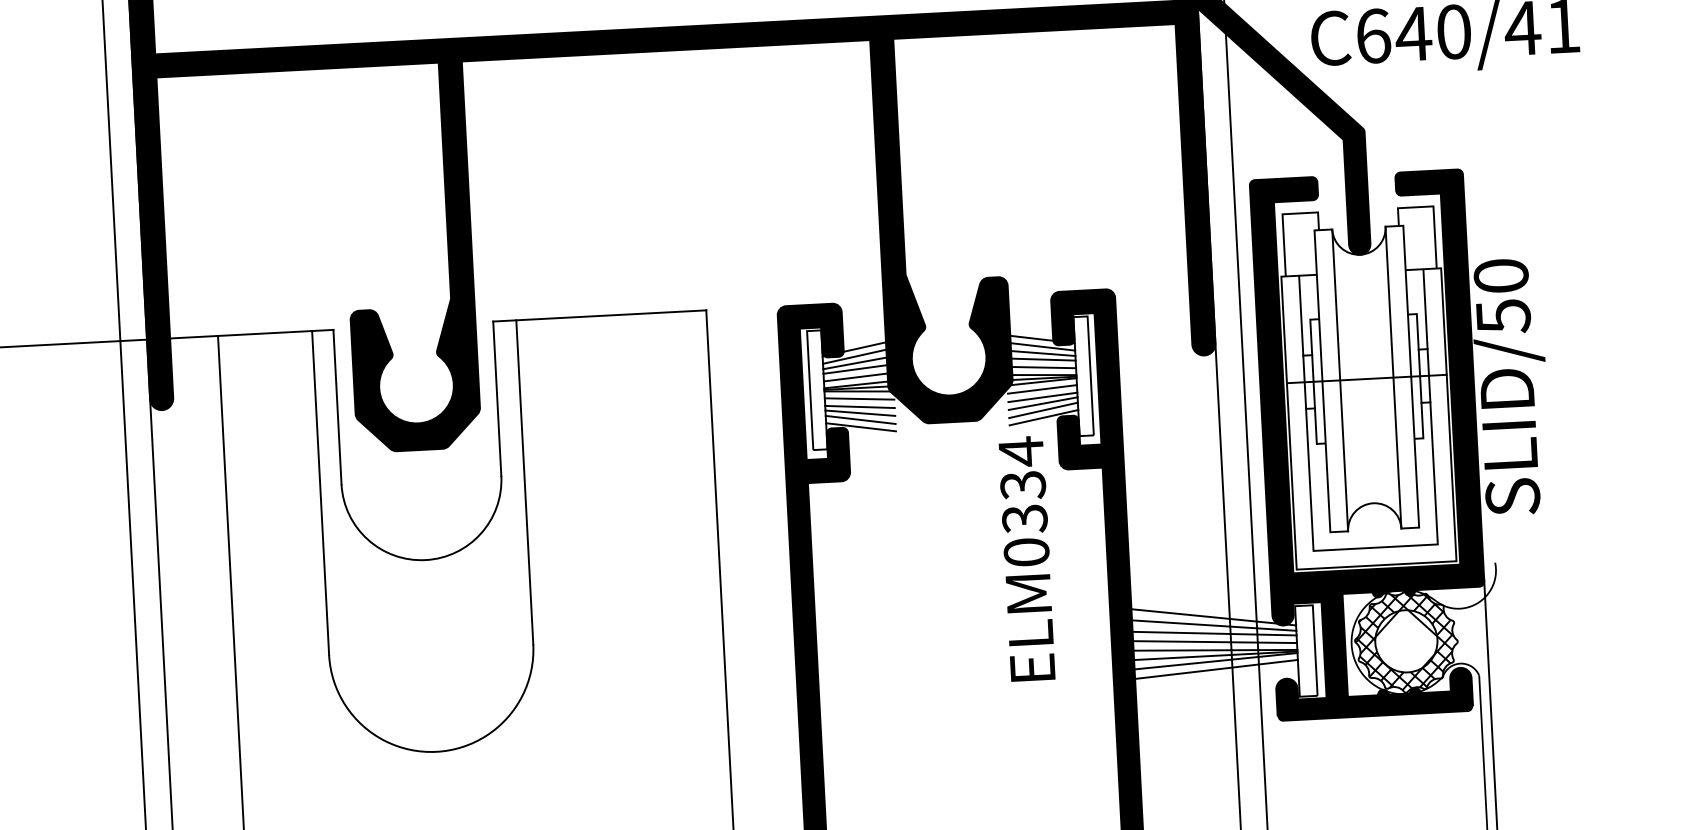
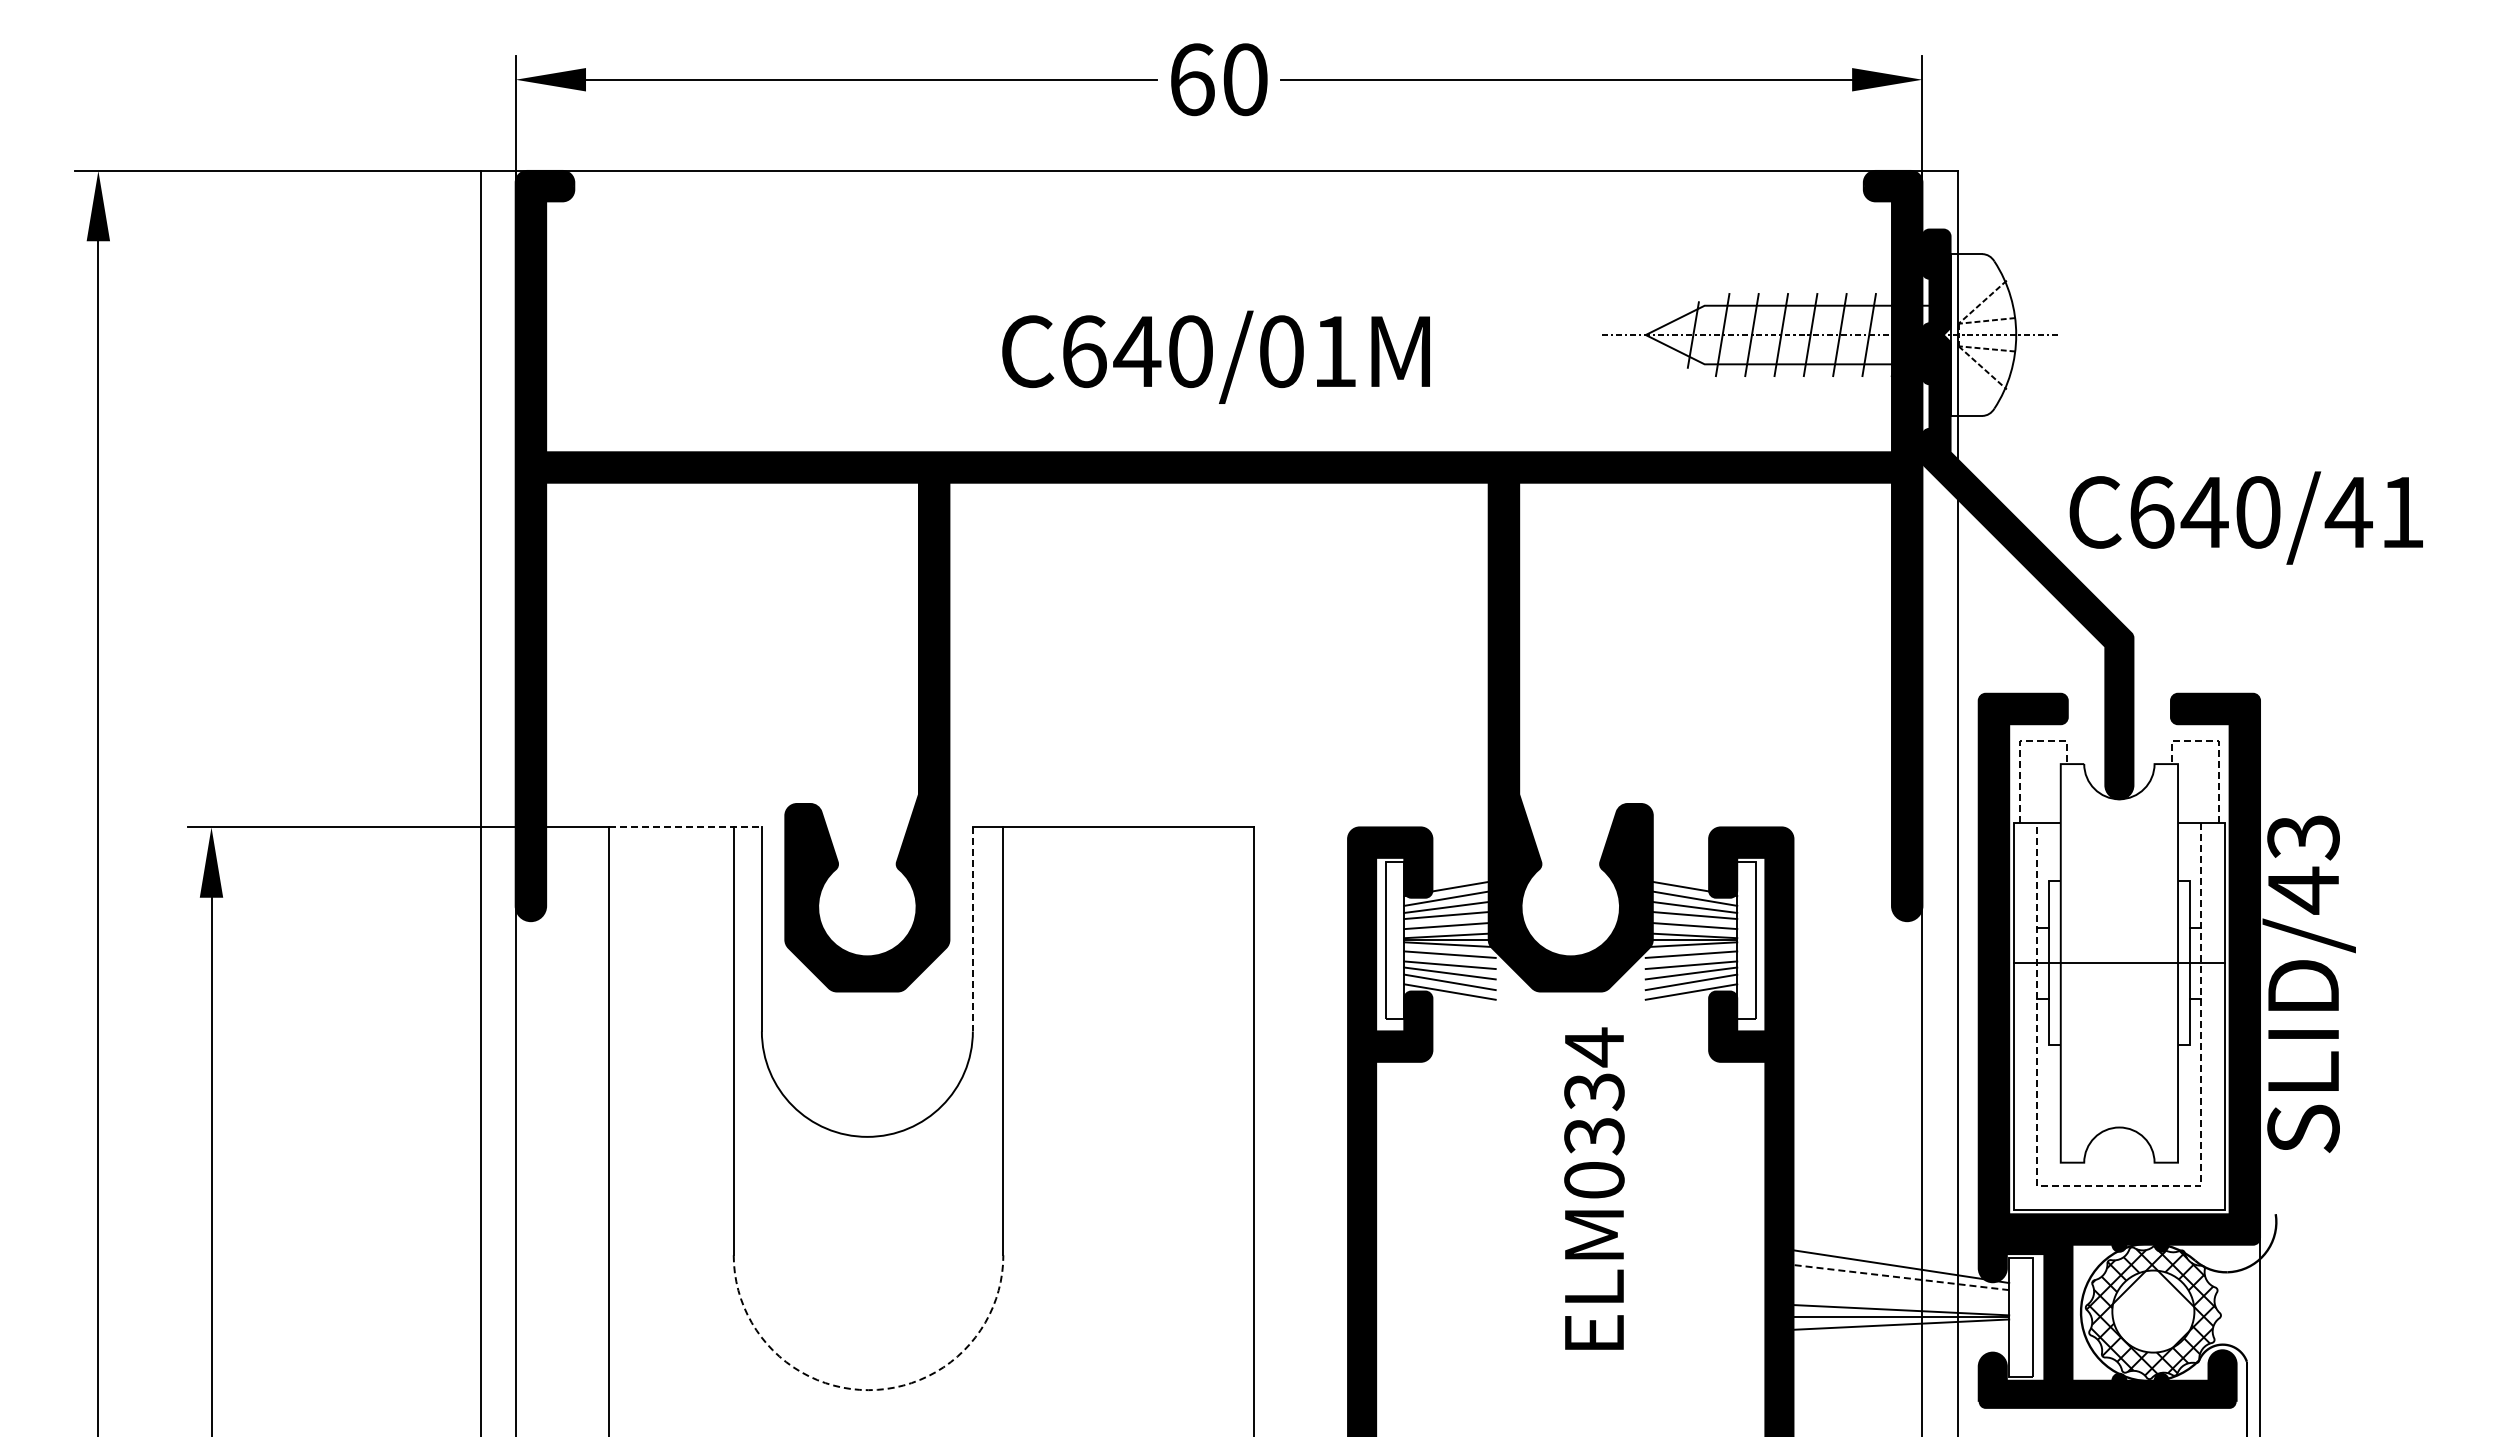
line: (1433, 210) -> (2219, 745), solid -> dashed
line: (1282, 217) -> (2019, 745), solid -> dashed
text: (1502, 296) -> (2303, 864), SLID/50 -> SLID/43
line: (276, 332) -> (686, 827), solid -> dashed
line: (1393, 377) -> (2154, 963), removed
line: (1340, 380) -> (2084, 963), removed
line: (496, 398) -> (972, 929), solid -> dashed
line: (1375, 548) -> (2118, 1186), solid -> dashed
text: (1027, 558) -> (1594, 1188), moved
line: (1208, 625) -> (1894, 1276), solid -> dashed
line: (1210, 633) -> (1895, 1287), removed
line: (1210, 641) -> (1895, 1298), removed
line: (1212, 669) -> (1895, 1335), removed
arc: (436, 752) -> (868, 1390), solid -> dashed

